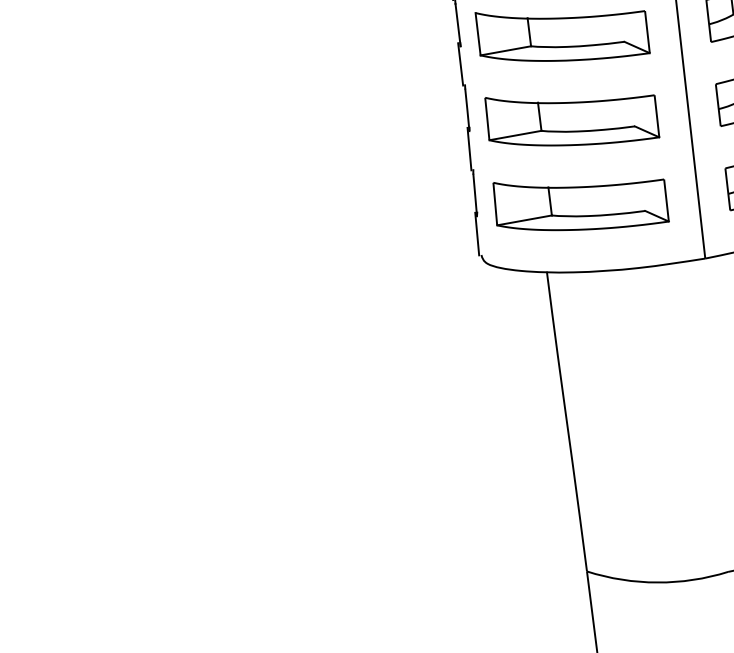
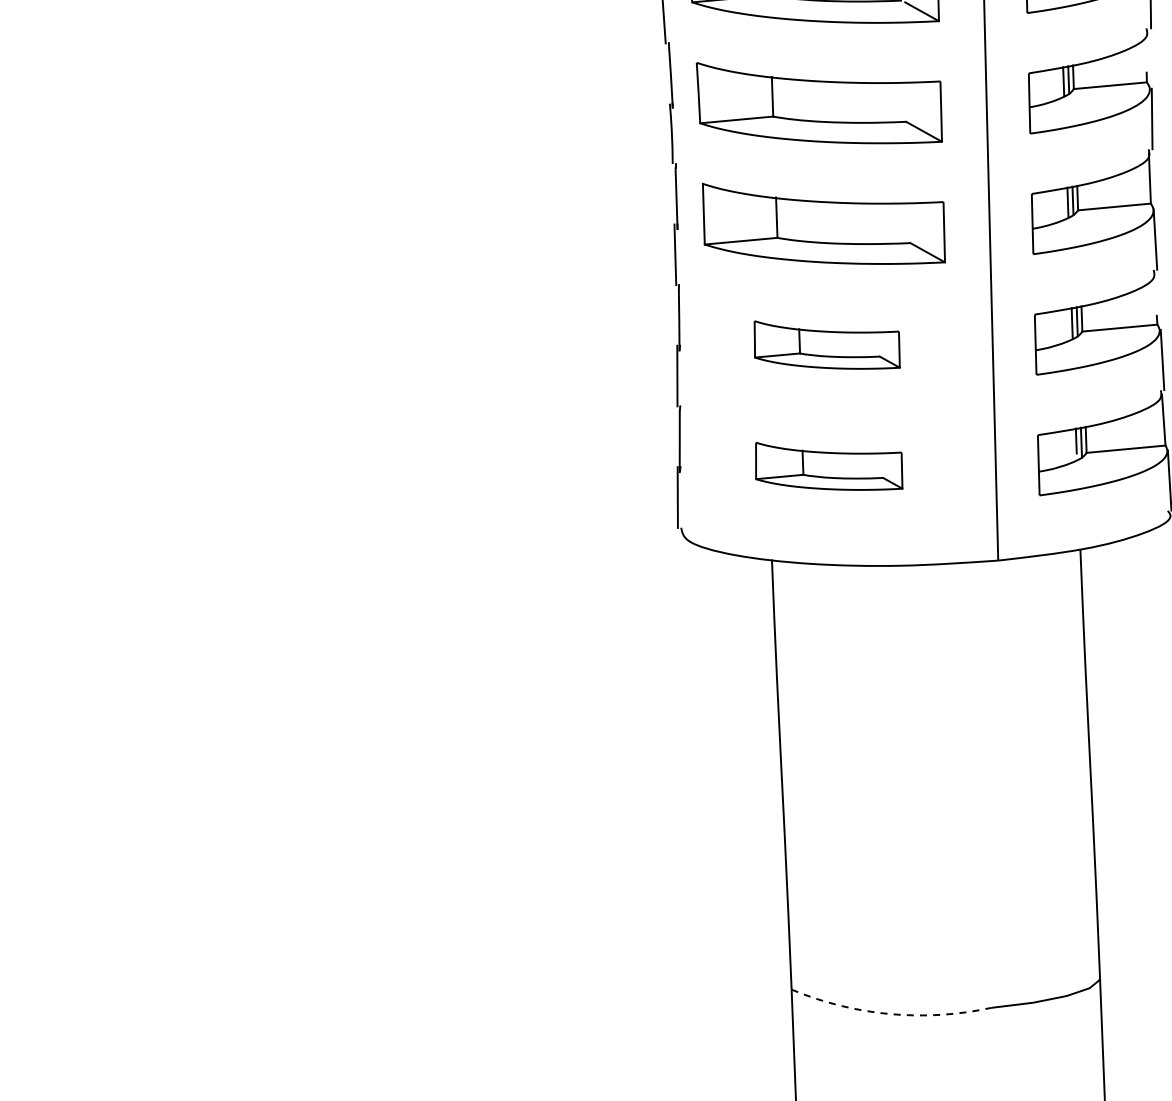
part: (572, 117) -> (827, 344), size x0.6
part: (581, 203) -> (829, 466), size x0.6
arc: (657, 582) -> (890, 1014), solid -> dashed

